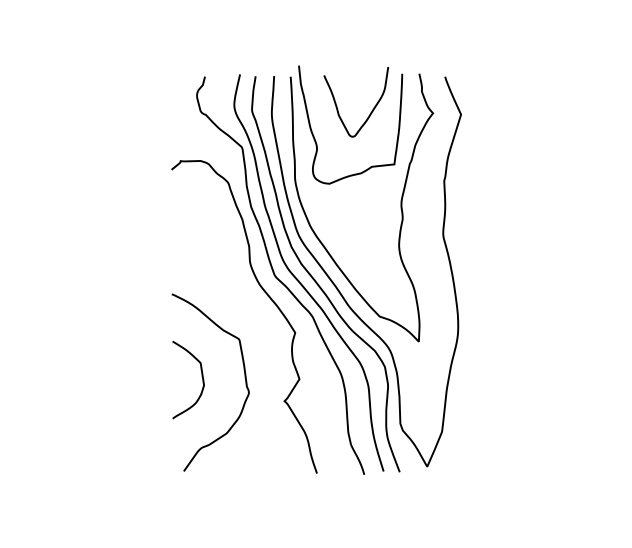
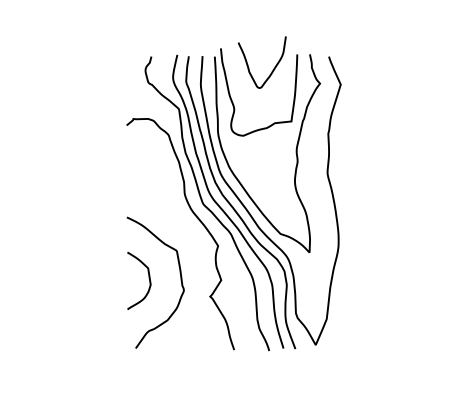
curve: (338, 109) -> (249, 67), moved

